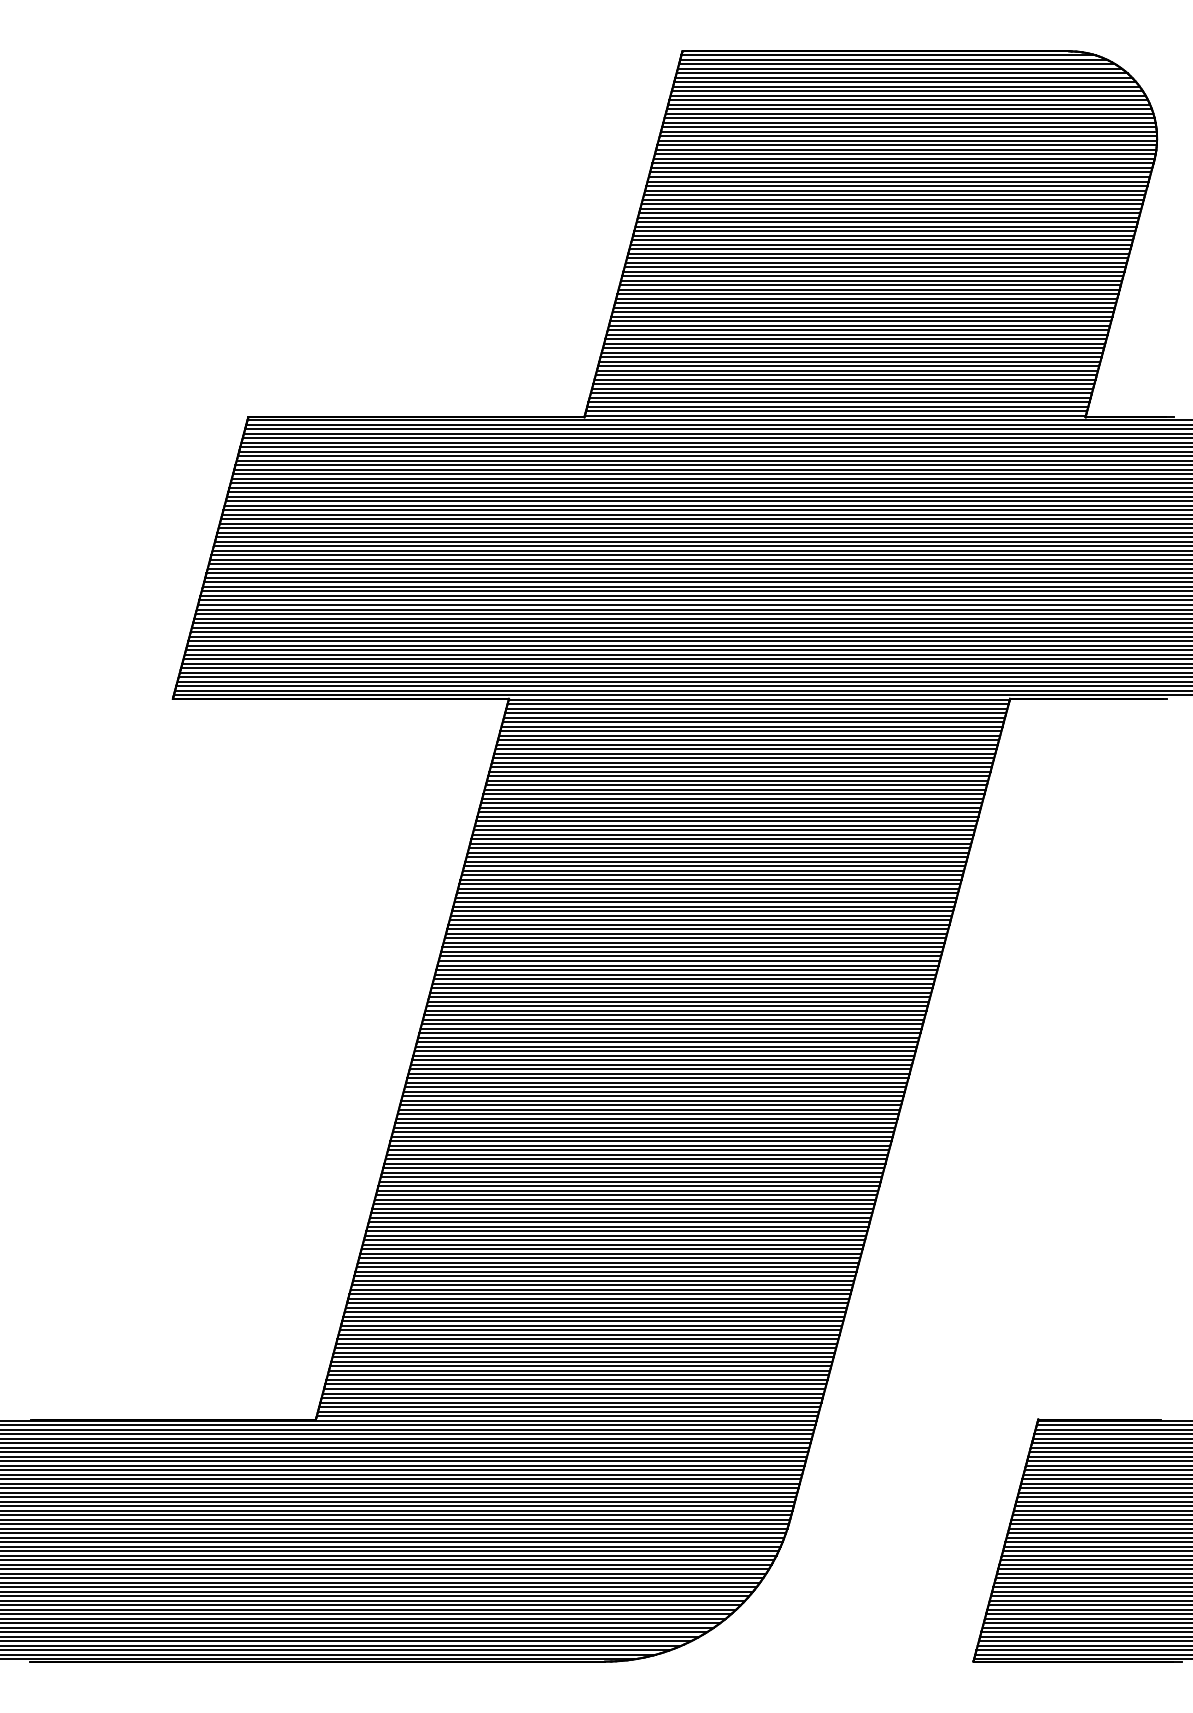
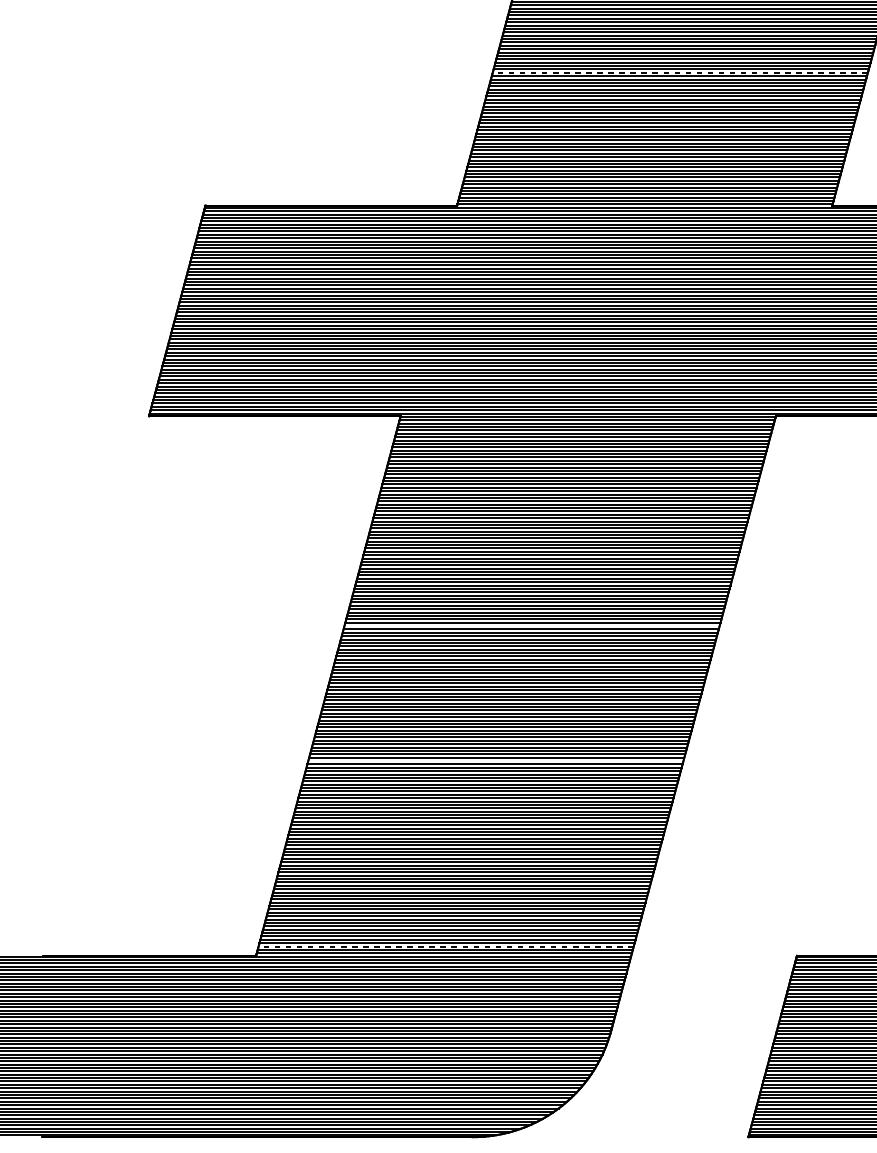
line: (882, 240) -> (680, 73), solid -> dashed
line: (683, 979) -> (531, 626), removed
line: (635, 1159) -> (495, 761), removed
line: (569, 1407) -> (445, 946), solid -> dashed

